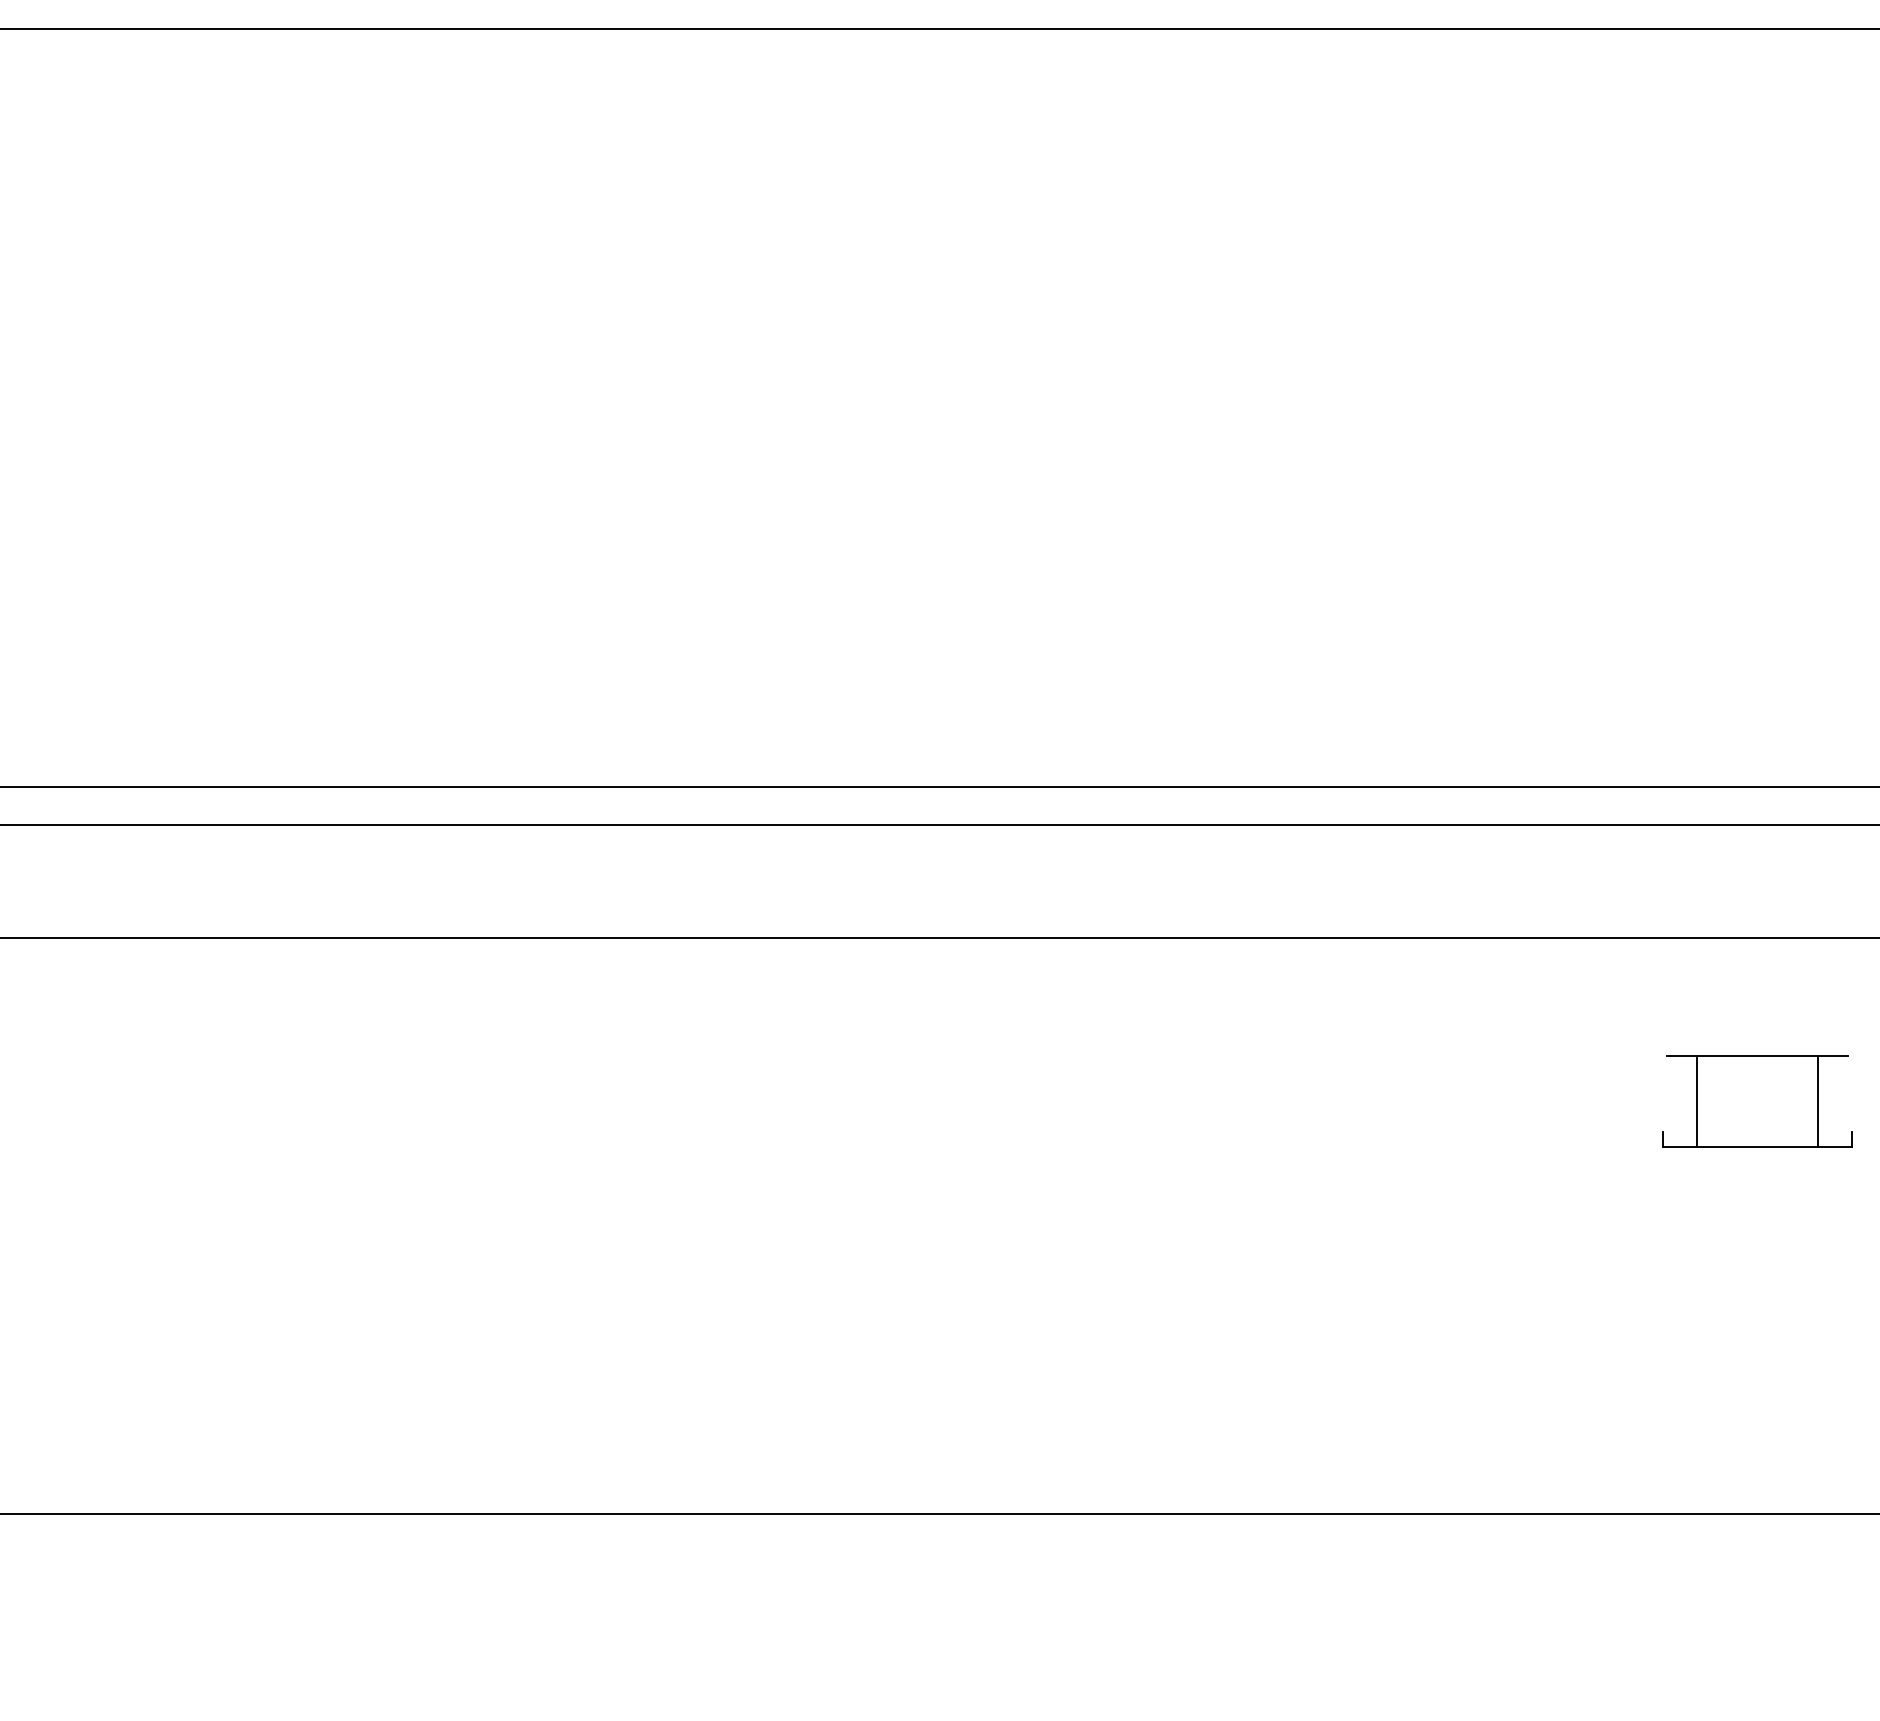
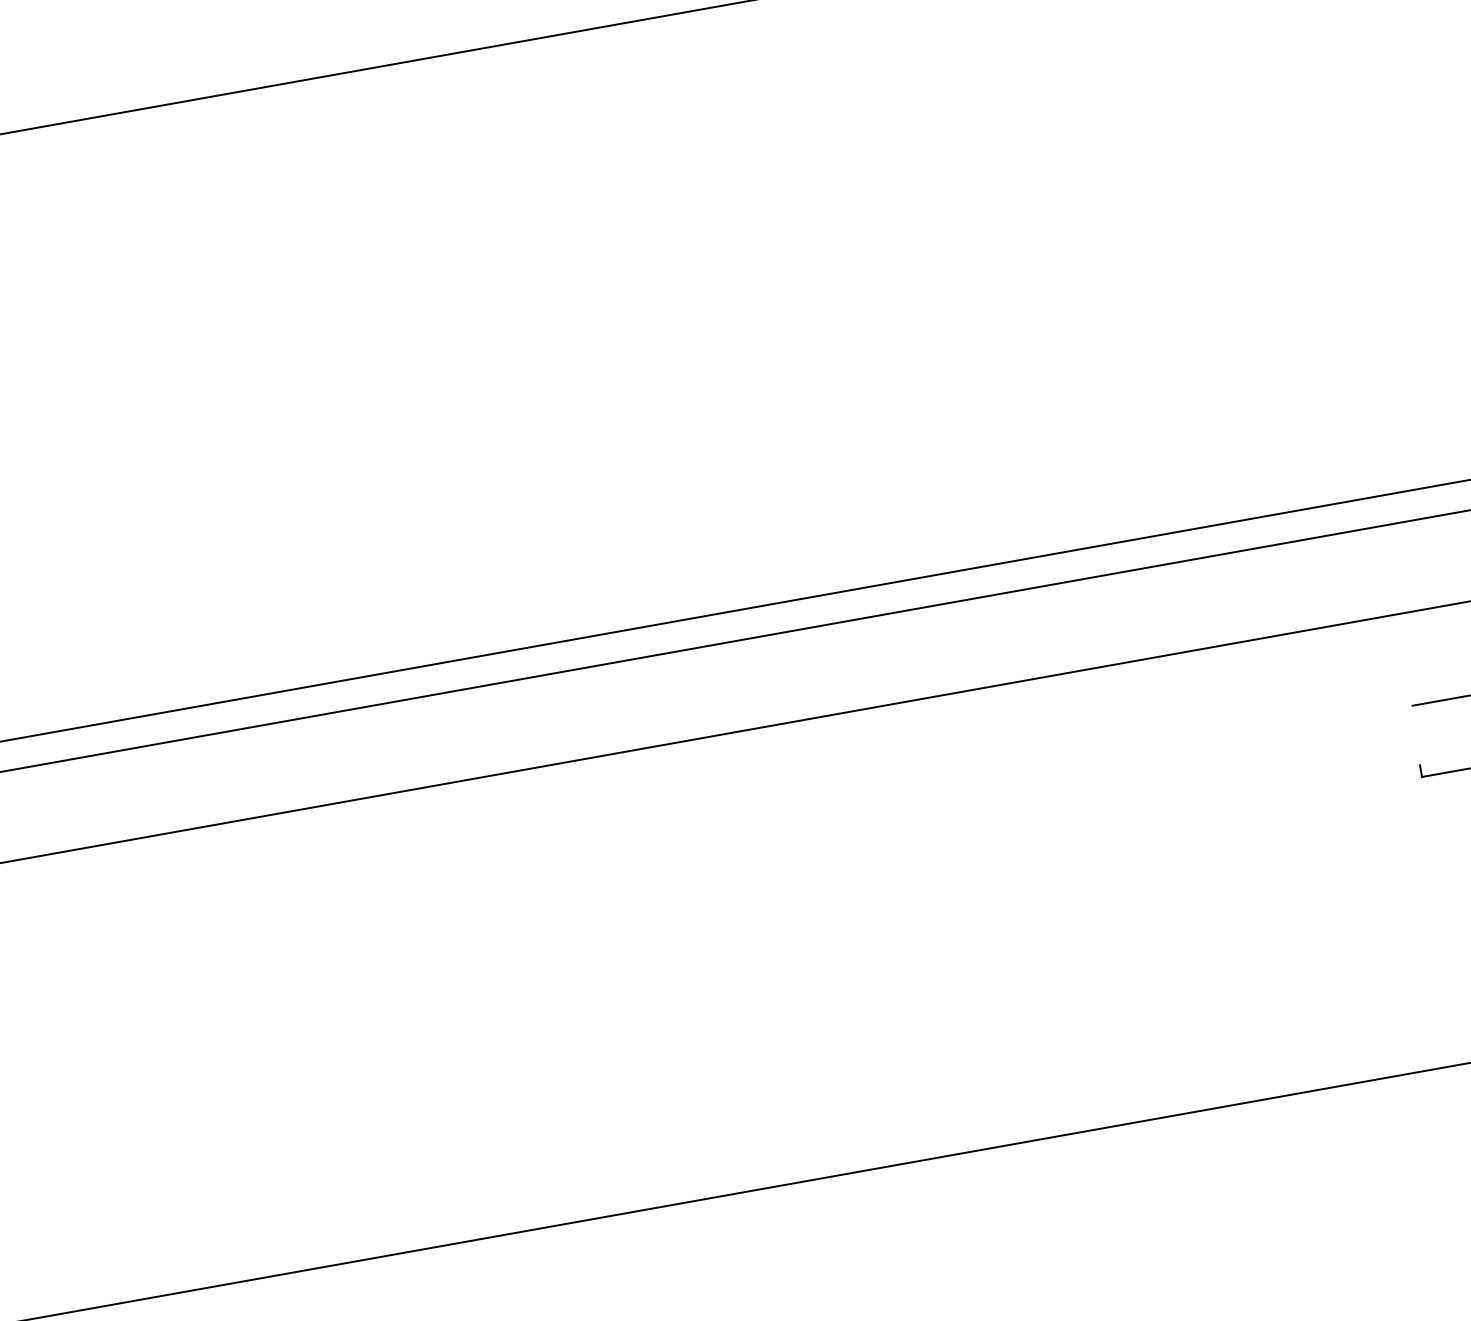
line: (1697, 1101) -> (1442, 736), removed

